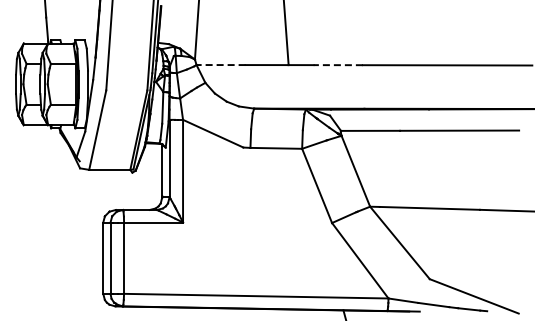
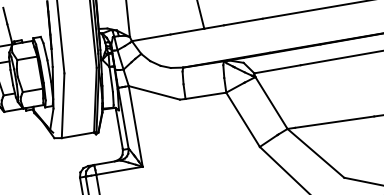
line: (221, 65) -> (151, 38), dashed -> solid
line: (338, 65) -> (243, 22), dashed -> solid

